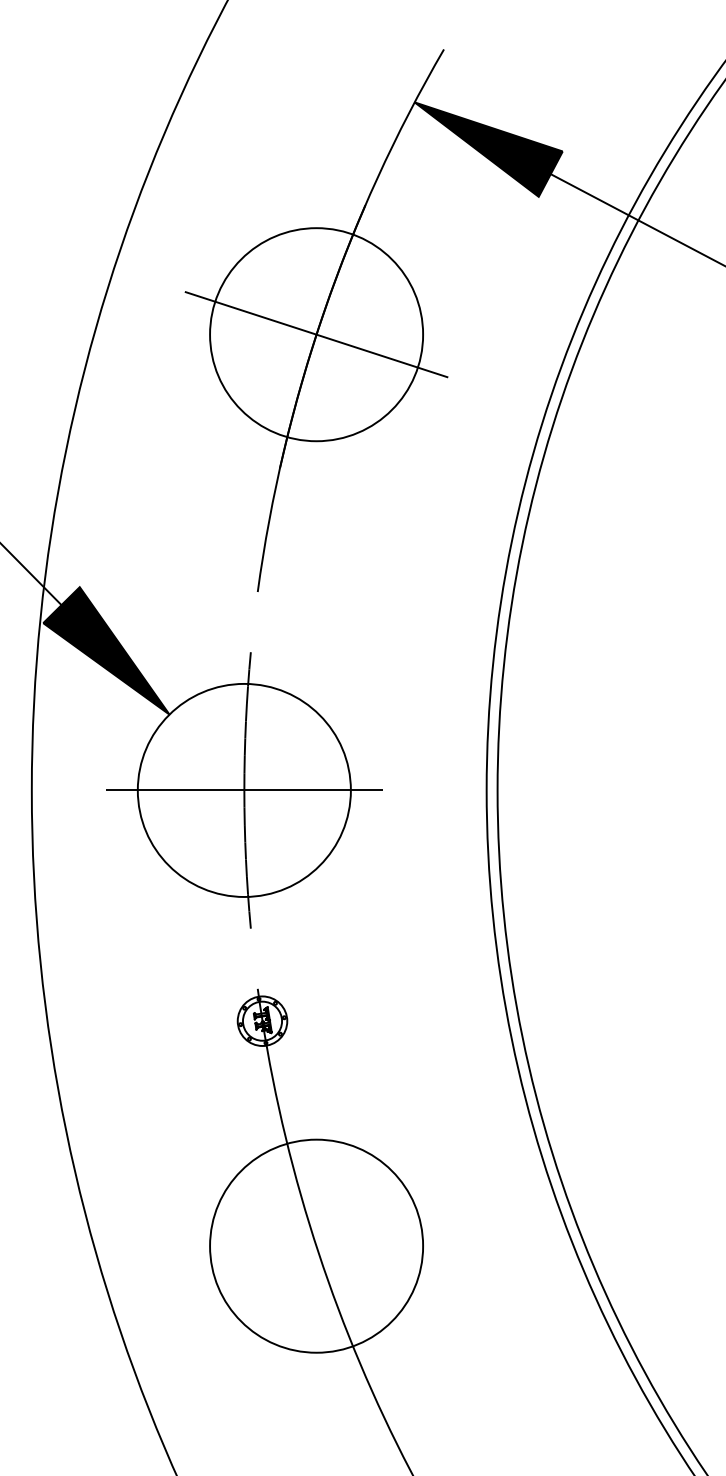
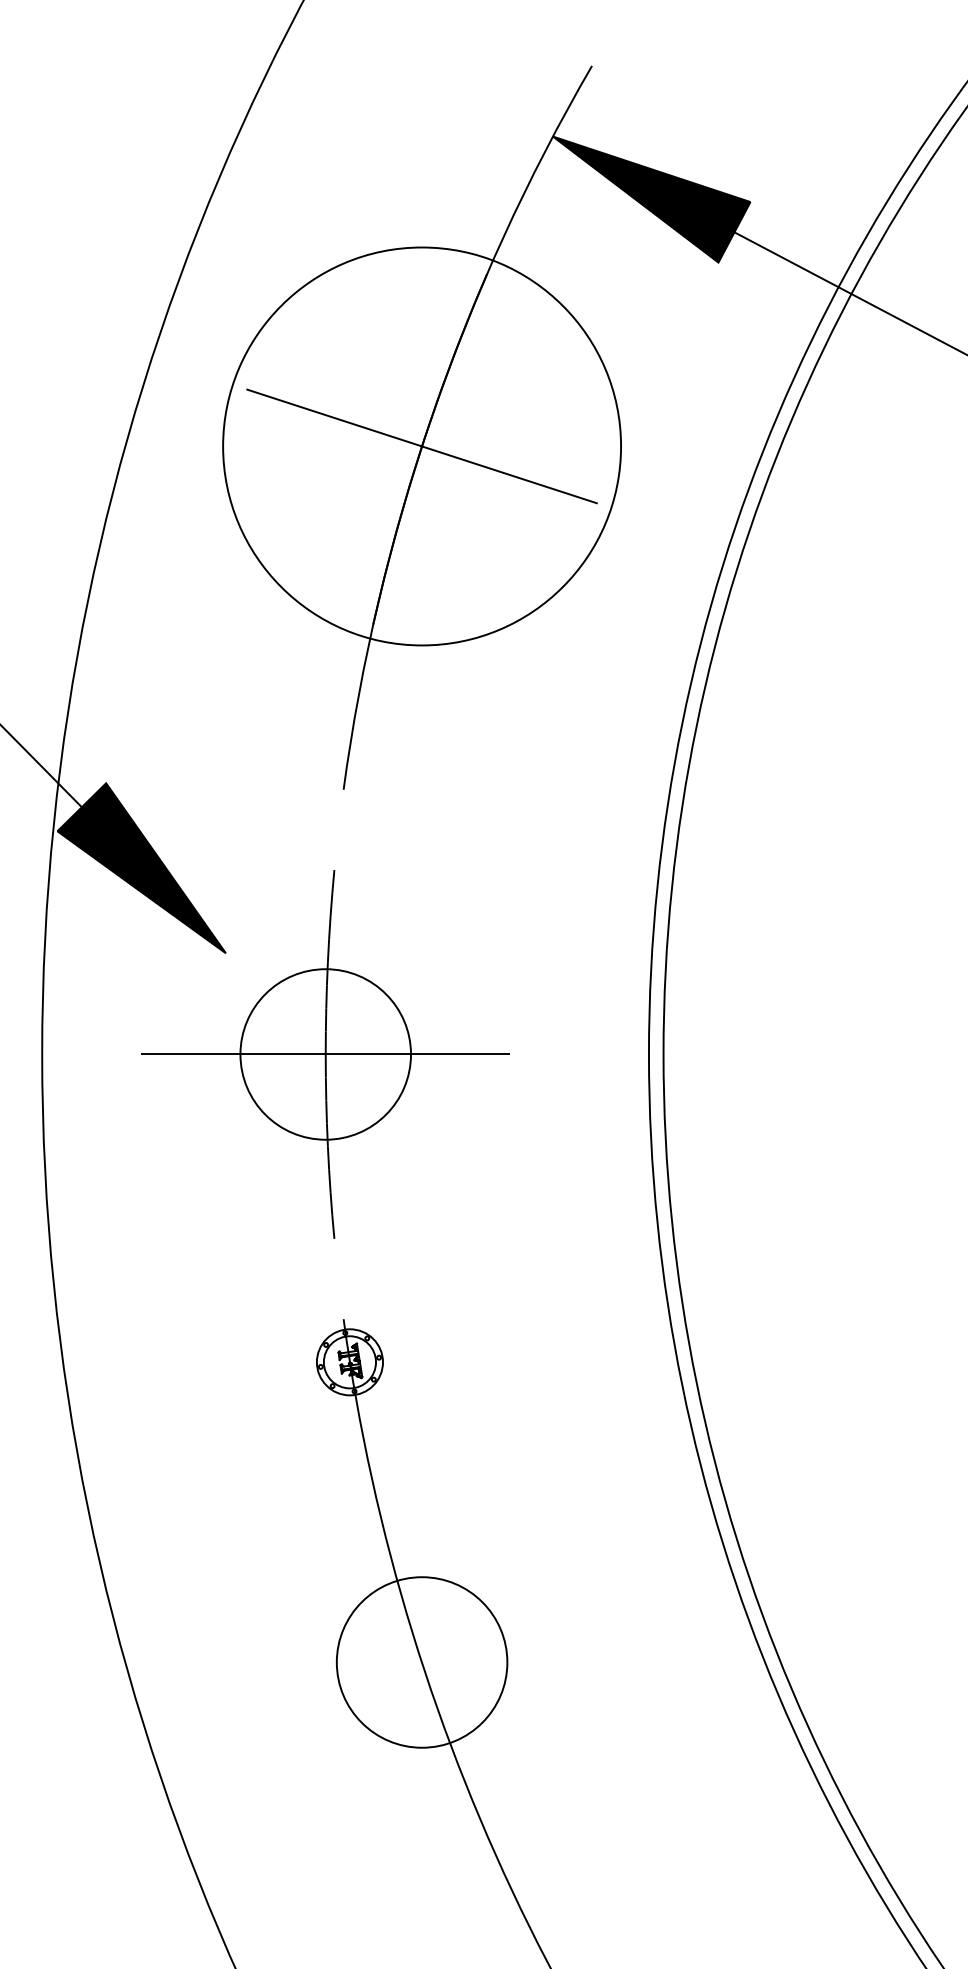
circle: (316, 334) -> (421, 446), size x1.4
circle: (244, 790) -> (325, 1054), size x0.6
circle: (316, 1246) -> (421, 1662), size x0.6

